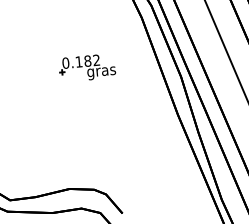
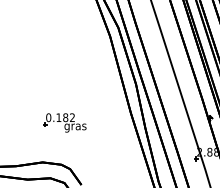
part: (86, 67) -> (64, 122), moved

